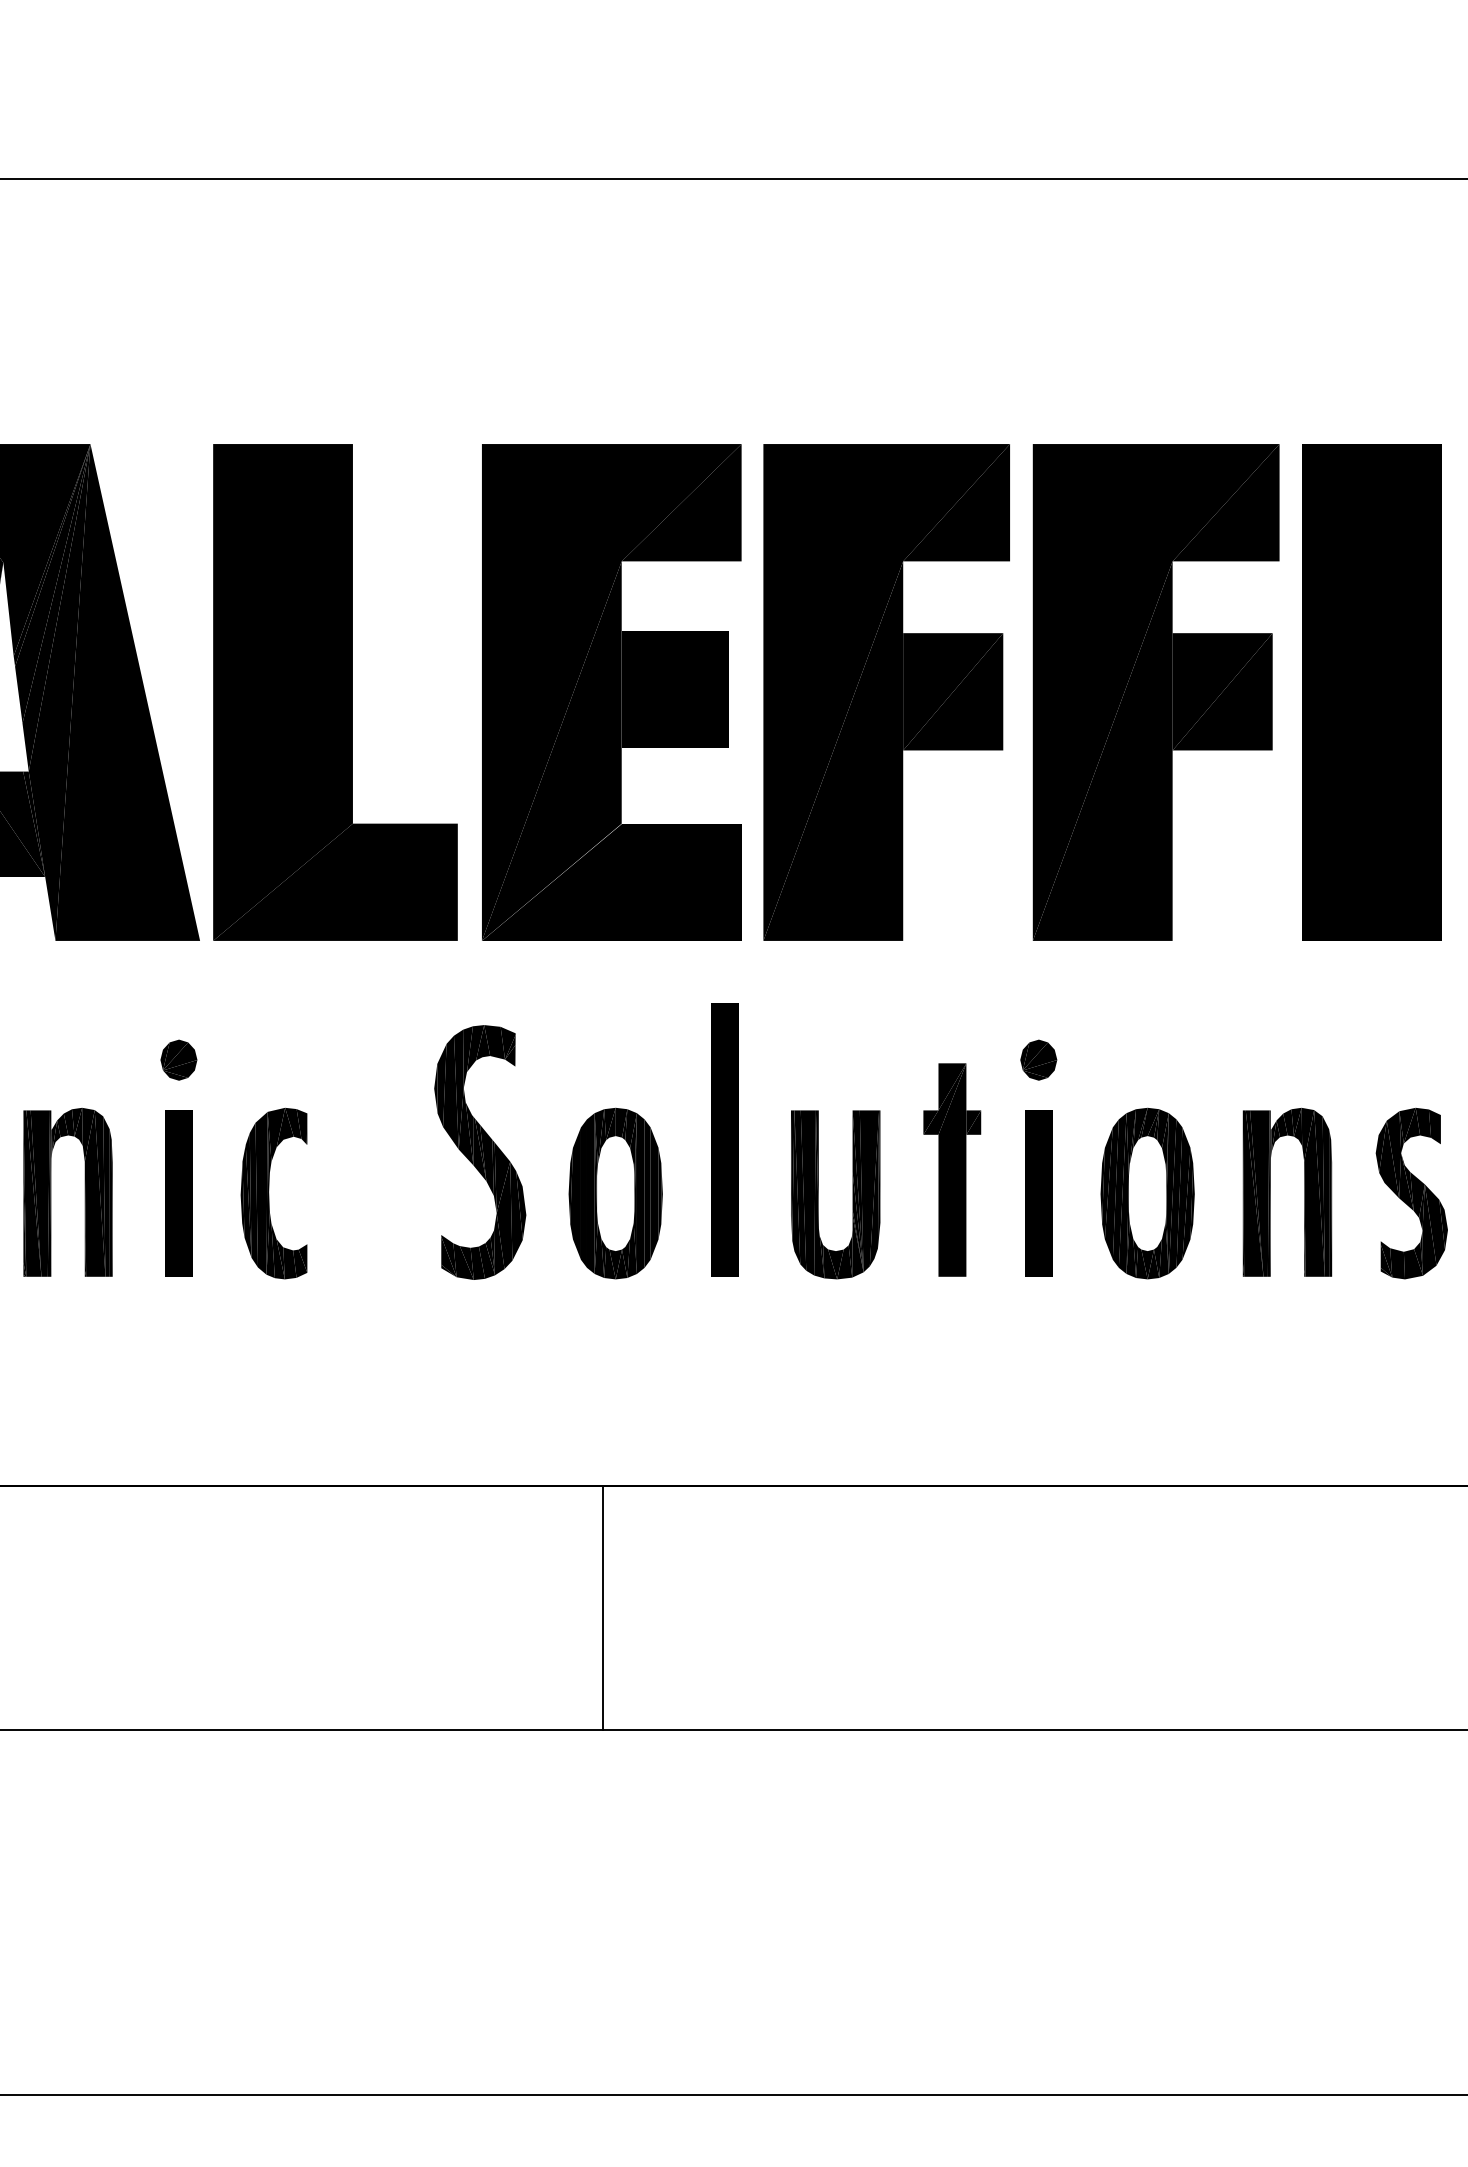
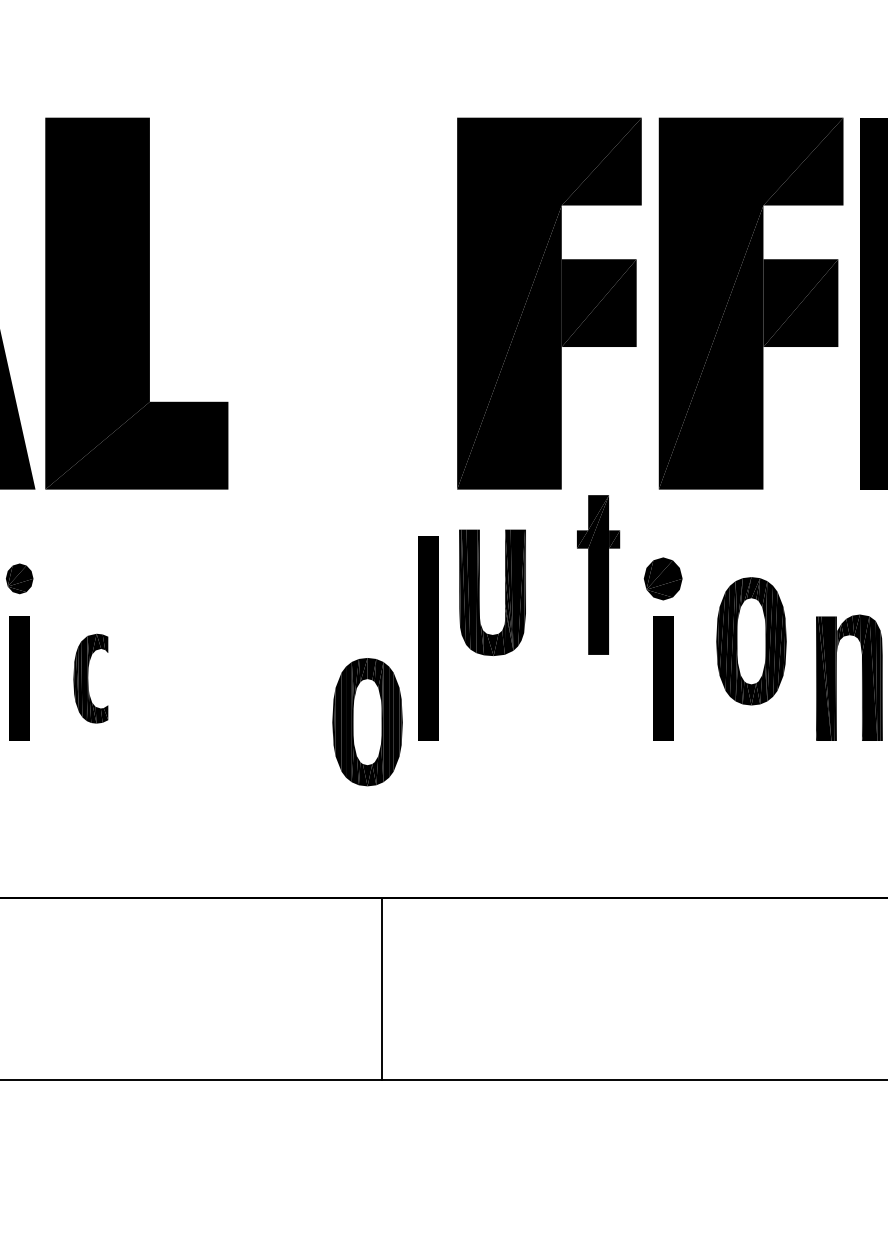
part: (611, 692) -> (343, 303), removed
part: (1038, 1059) -> (663, 578), size x1.4
part: (480, 1152) -> (245, 647), removed
part: (952, 1169) -> (598, 574), moved
part: (273, 1193) -> (90, 678), size x0.7
part: (615, 1193) -> (367, 722), moved
part: (1147, 1193) -> (751, 641), moved
part: (818, 1194) -> (479, 592), moved
line: (602, 1607) -> (381, 988), moved

